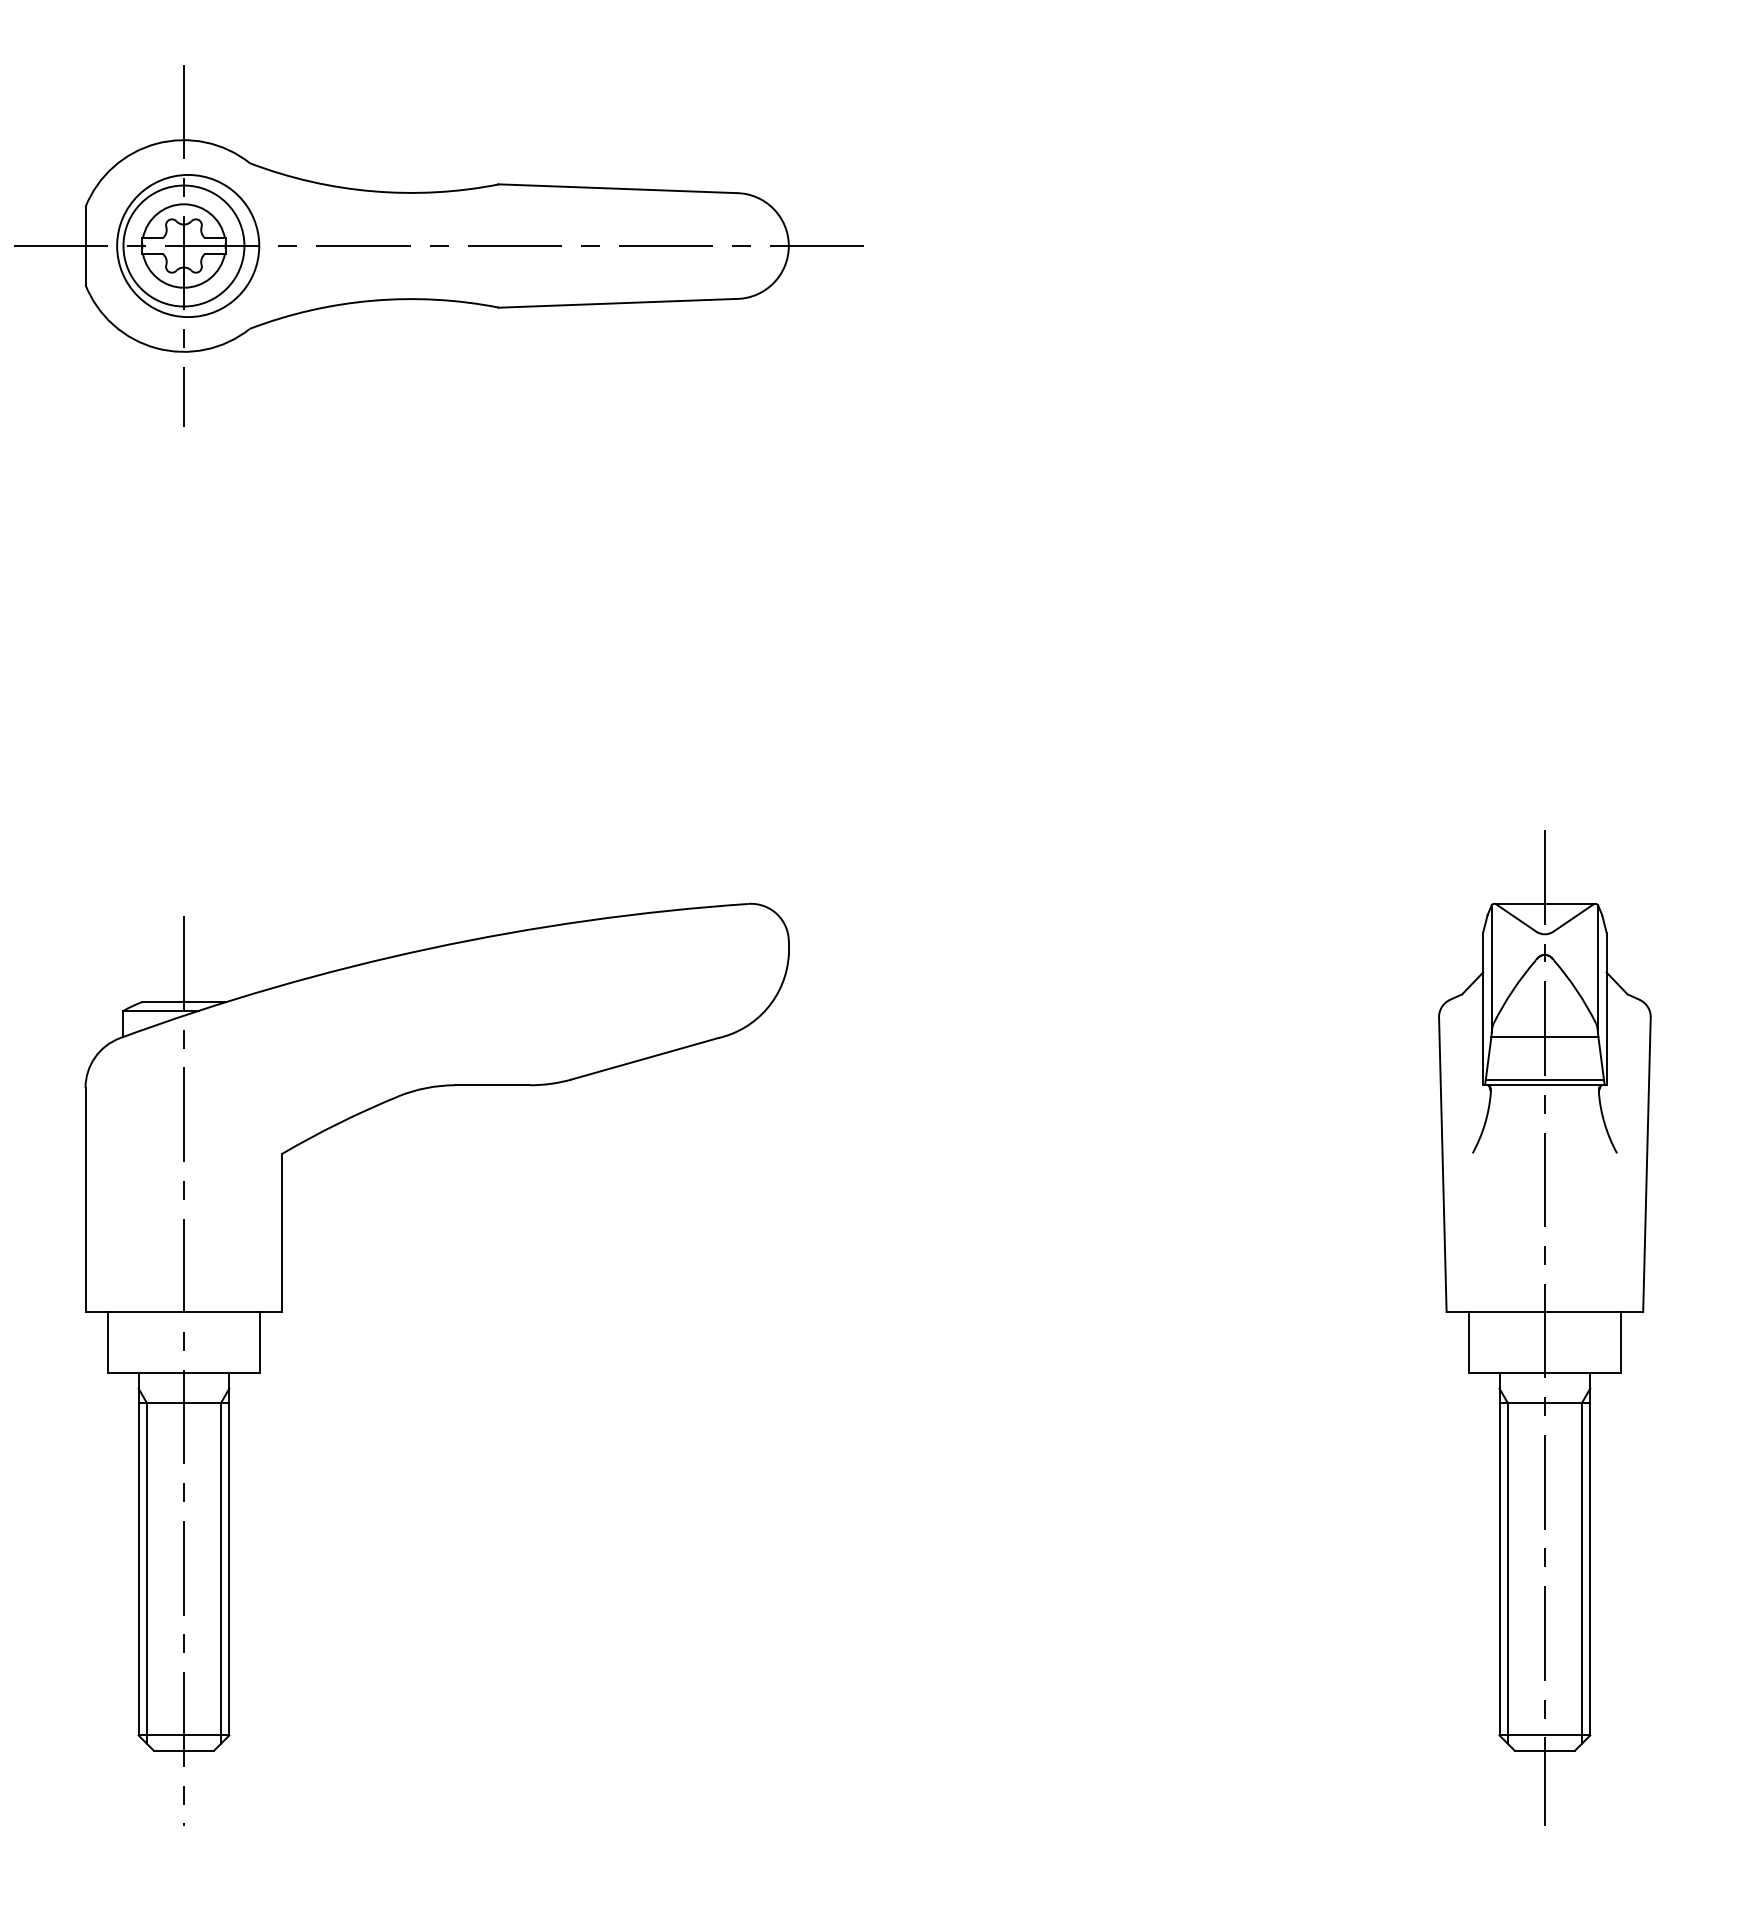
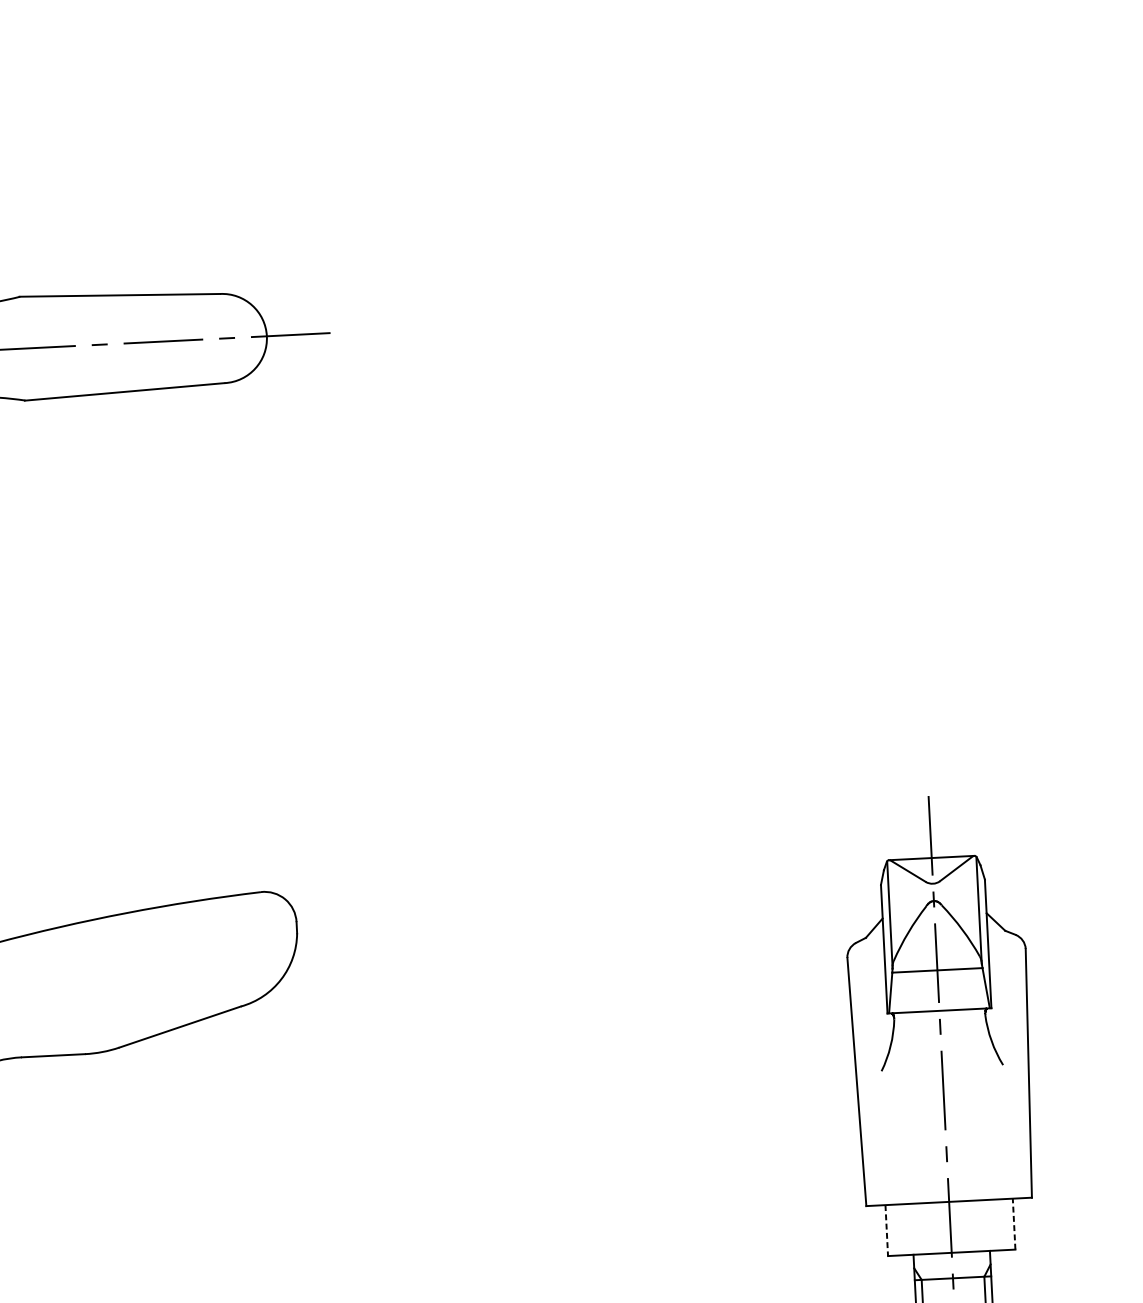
line: (1544, 1080) -> (938, 1006), removed
line: (1620, 1341) -> (1014, 1223), solid -> dashed
line: (1469, 1342) -> (886, 1230), solid -> dashed

